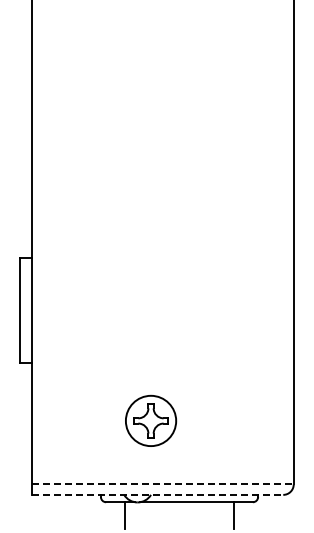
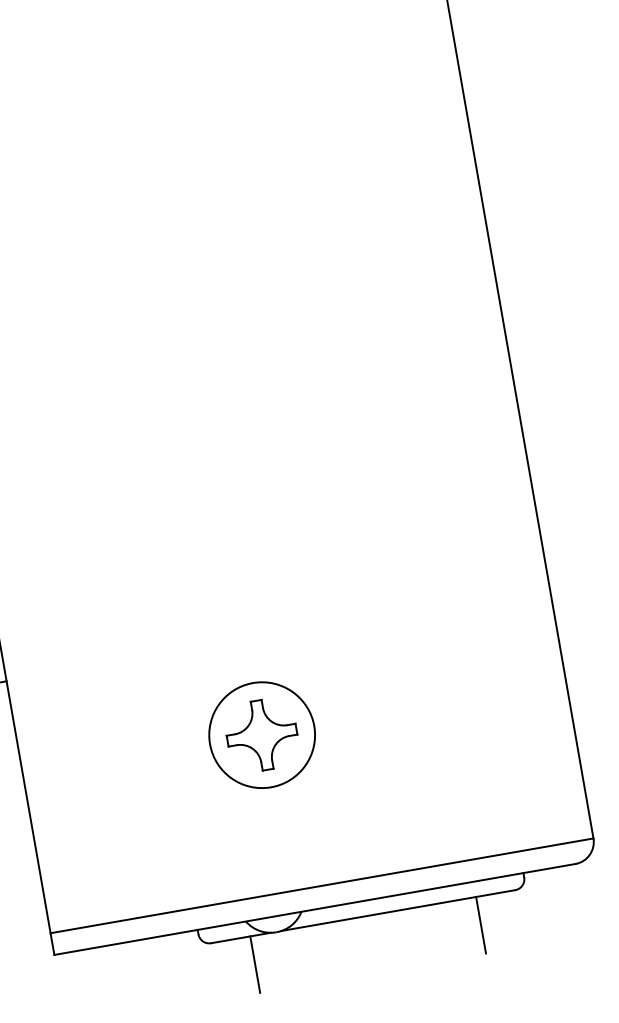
part: (151, 420) -> (262, 734), moved
line: (162, 484) -> (321, 886), dashed -> solid
line: (157, 494) -> (314, 908), dashed -> solid

